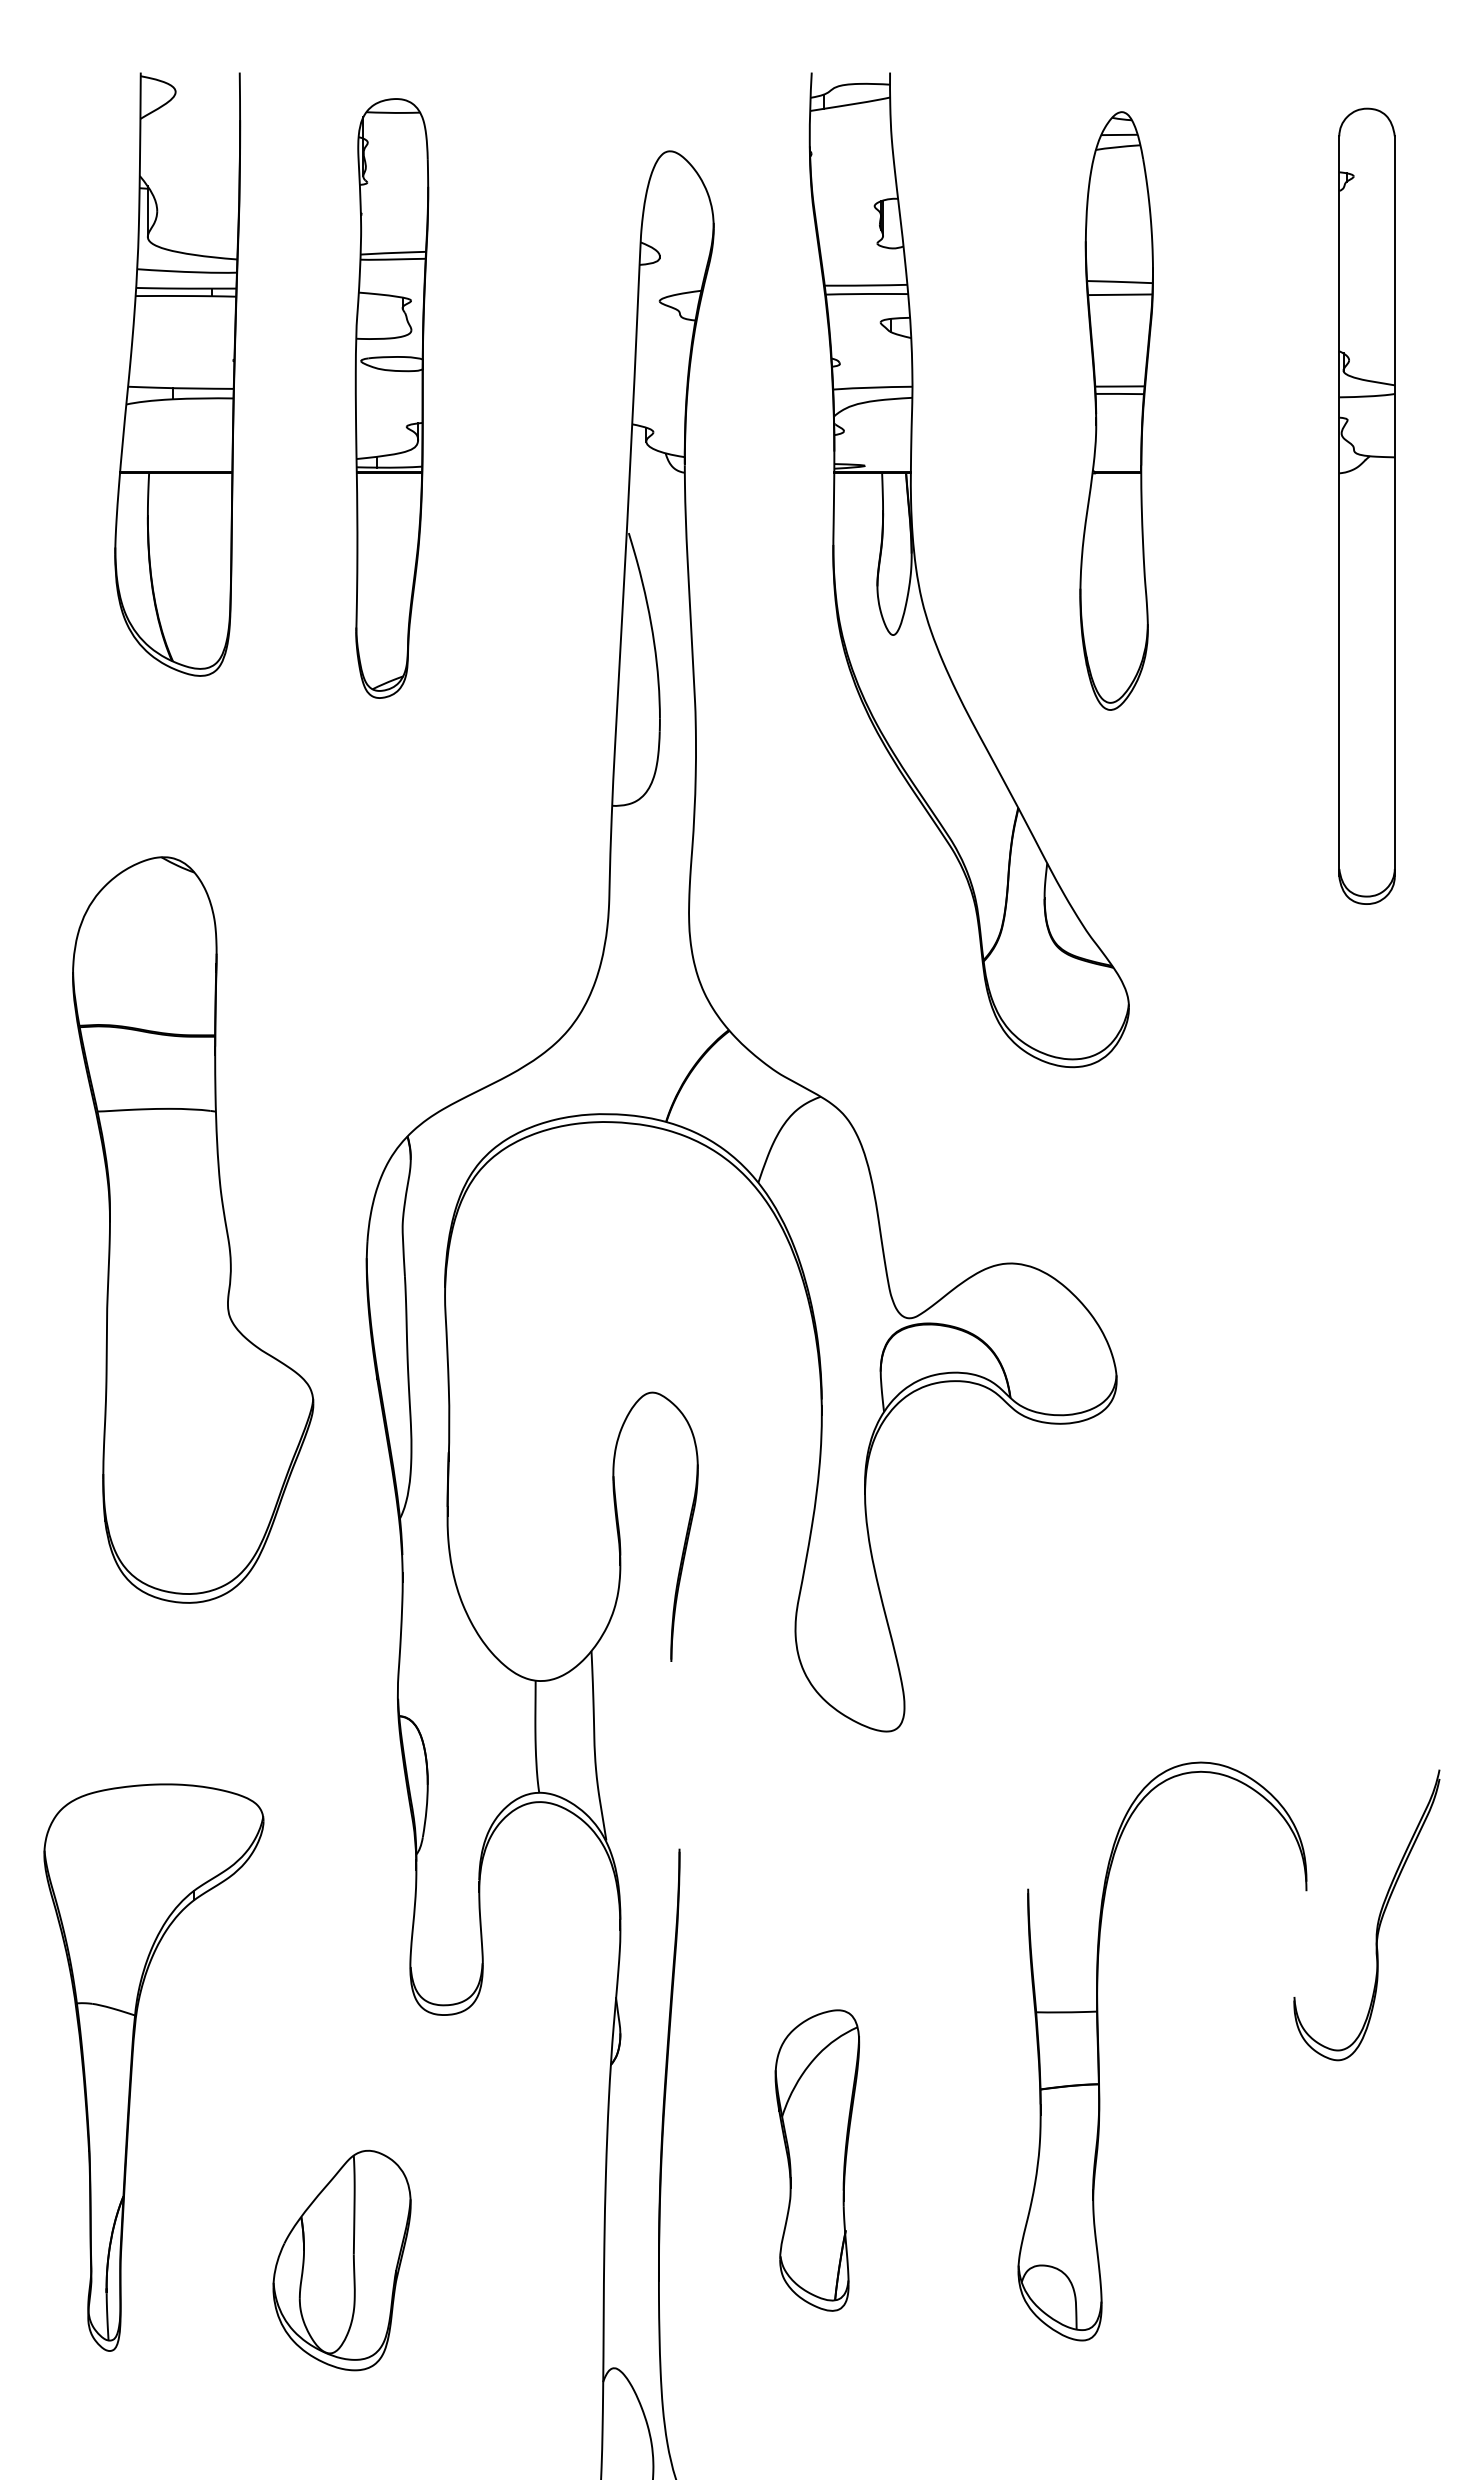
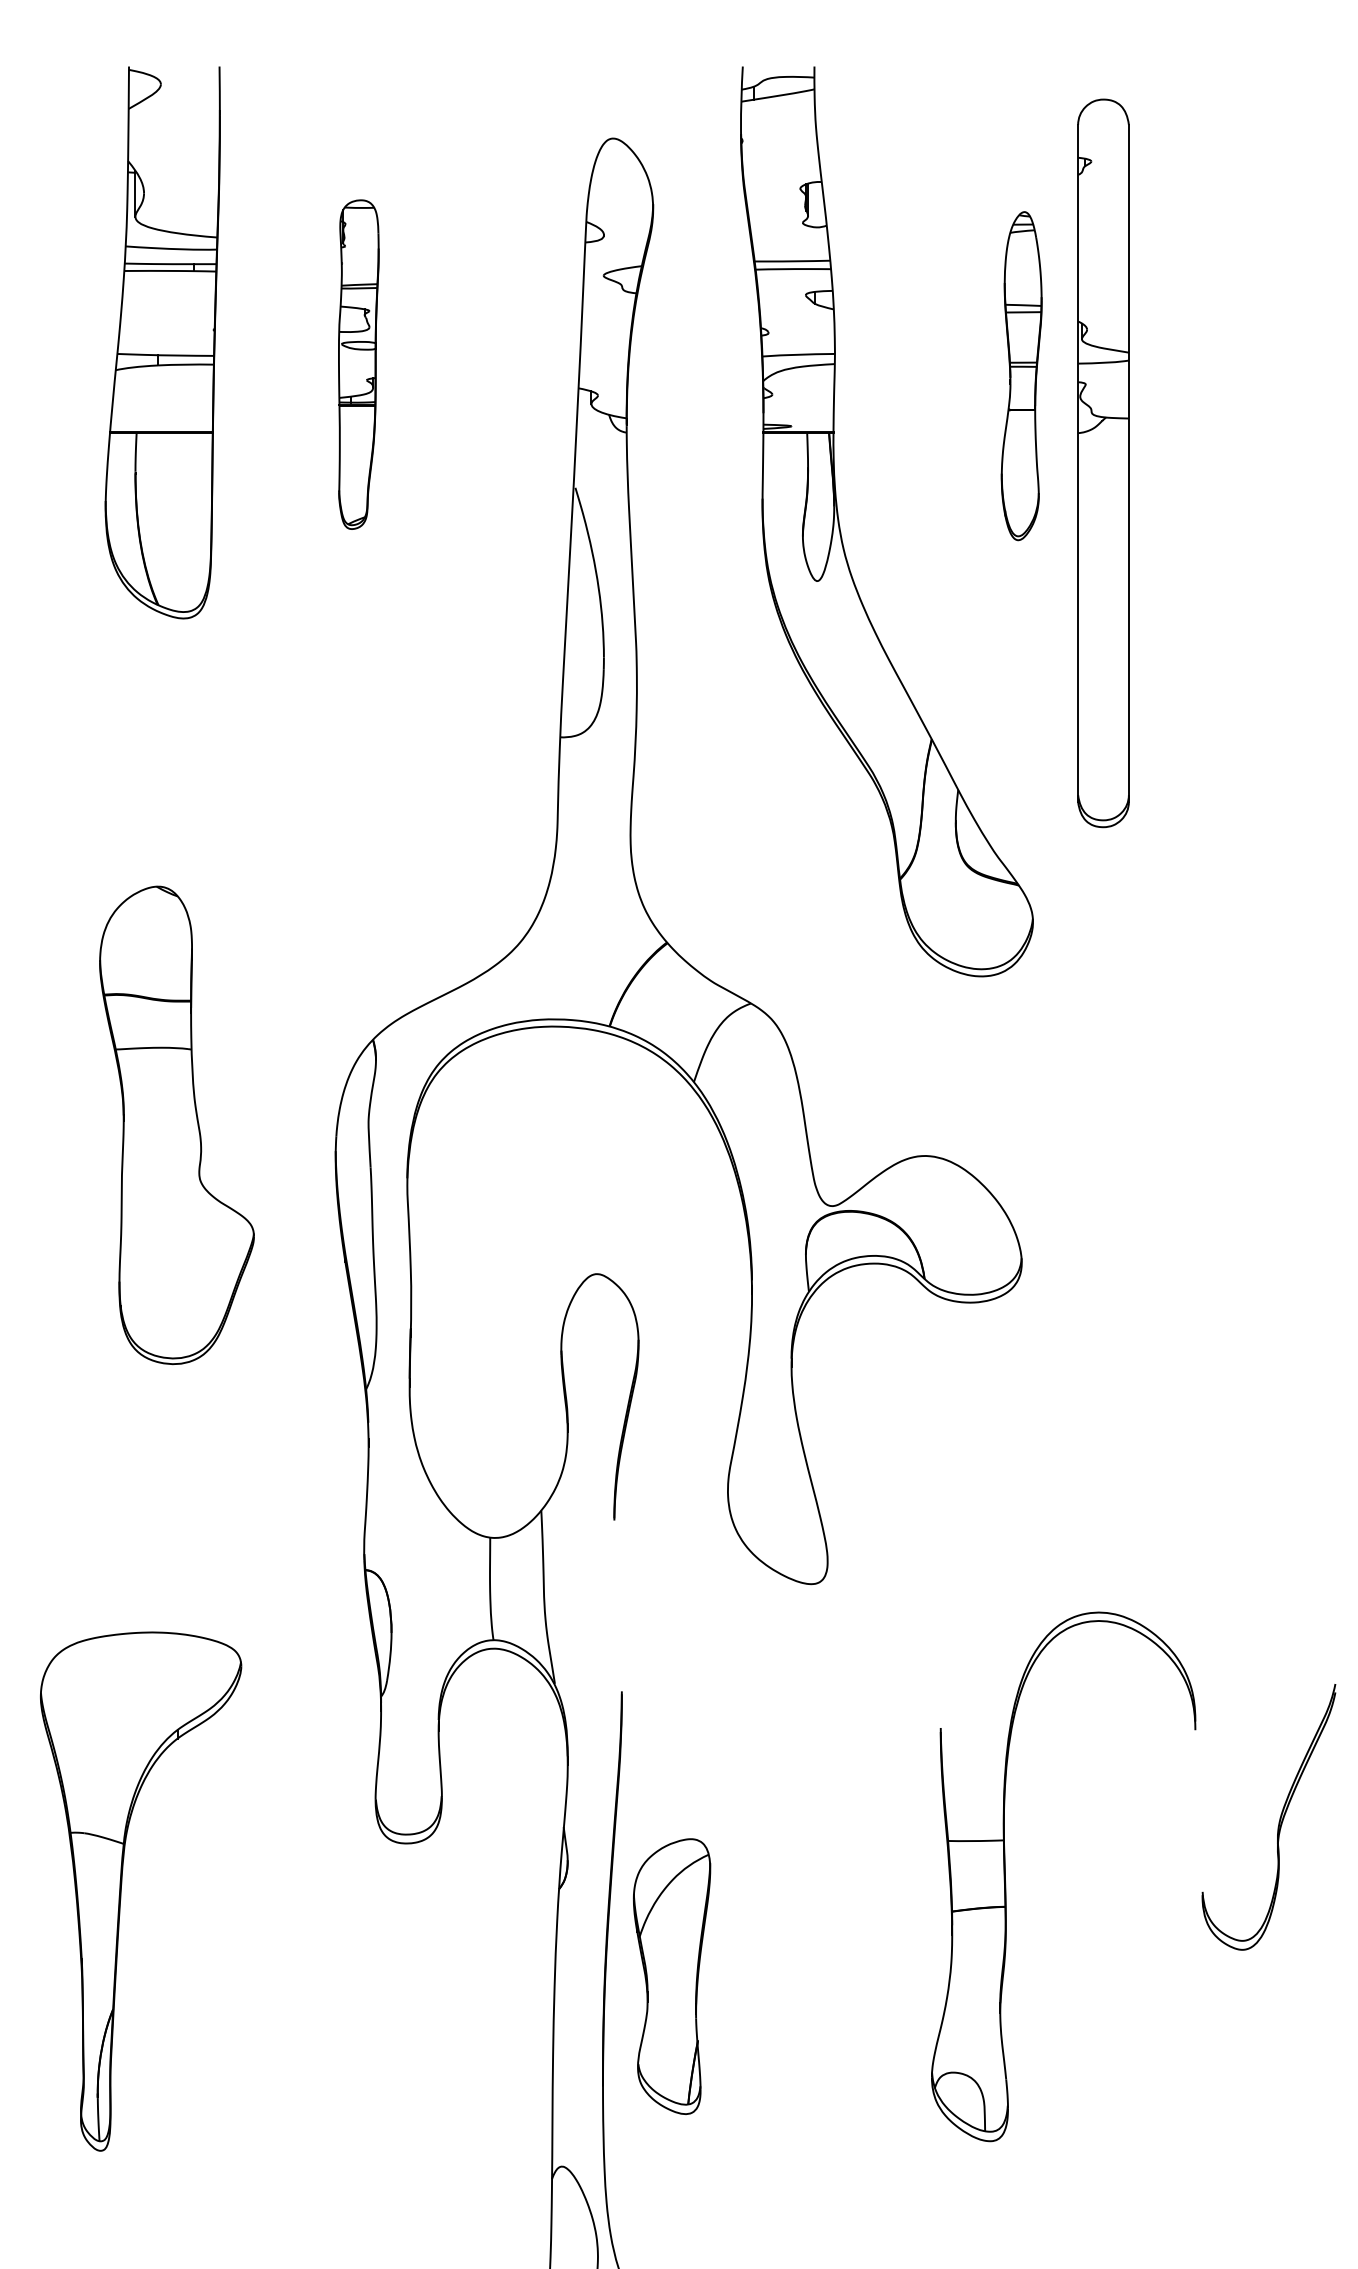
part: (391, 398) -> (358, 364), size x0.6
part: (1116, 410) -> (1021, 375), size x0.6
part: (1366, 505) -> (1103, 462), moved
part: (193, 1229) -> (177, 1124), size x0.7
part: (1378, 1916) -> (1279, 1818), moved
part: (817, 2160) -> (672, 1976), moved
part: (341, 2260) -> (312, 2068), removed

